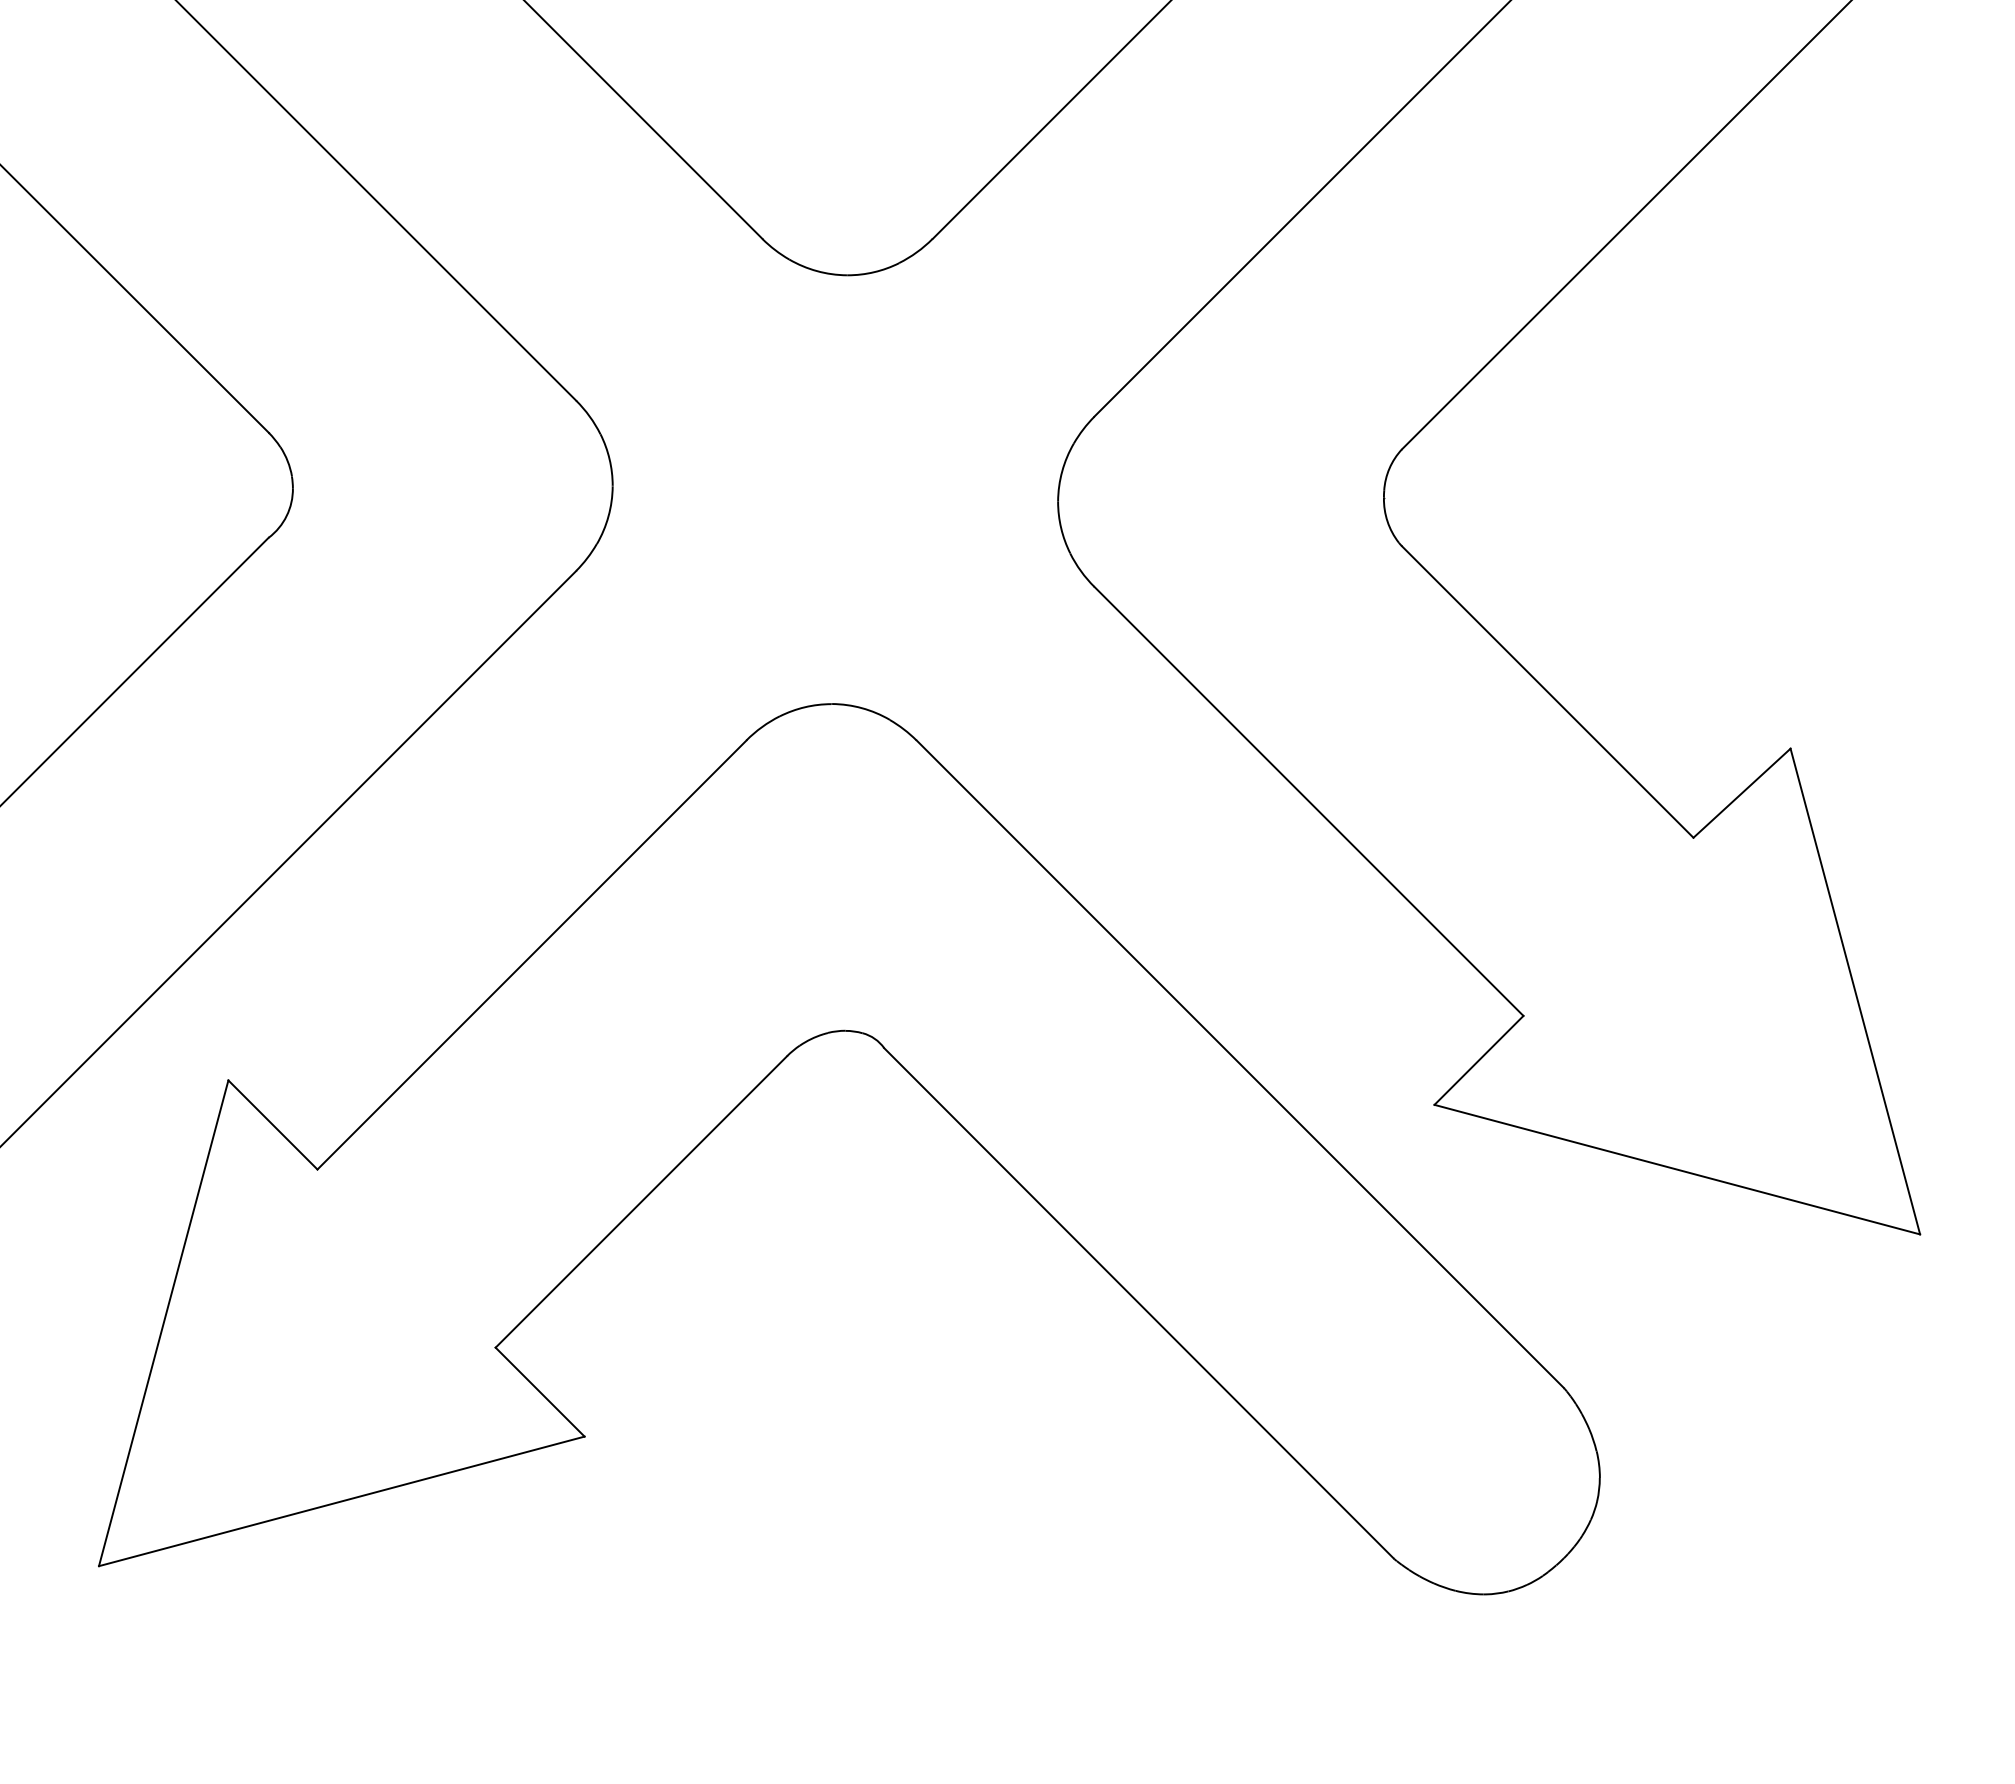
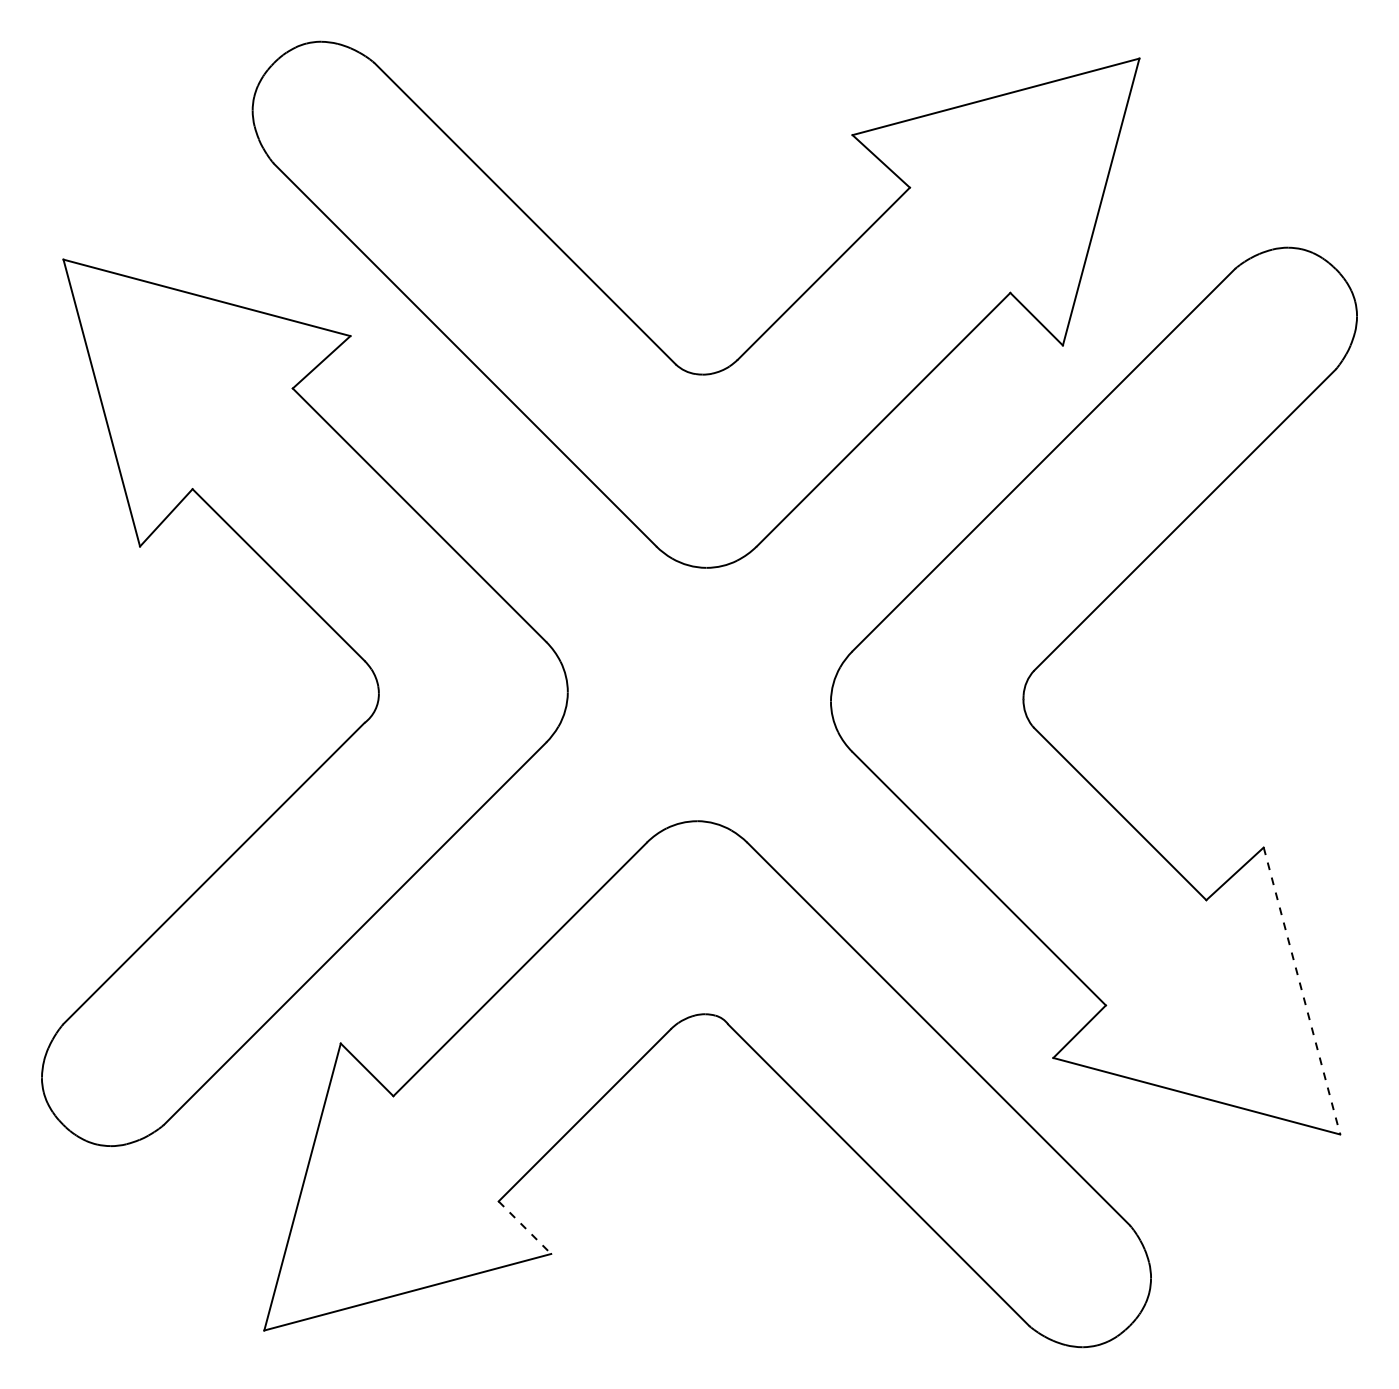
line: (1854, 992) -> (1301, 991), solid -> dashed
line: (541, 1393) -> (525, 1228), solid -> dashed

